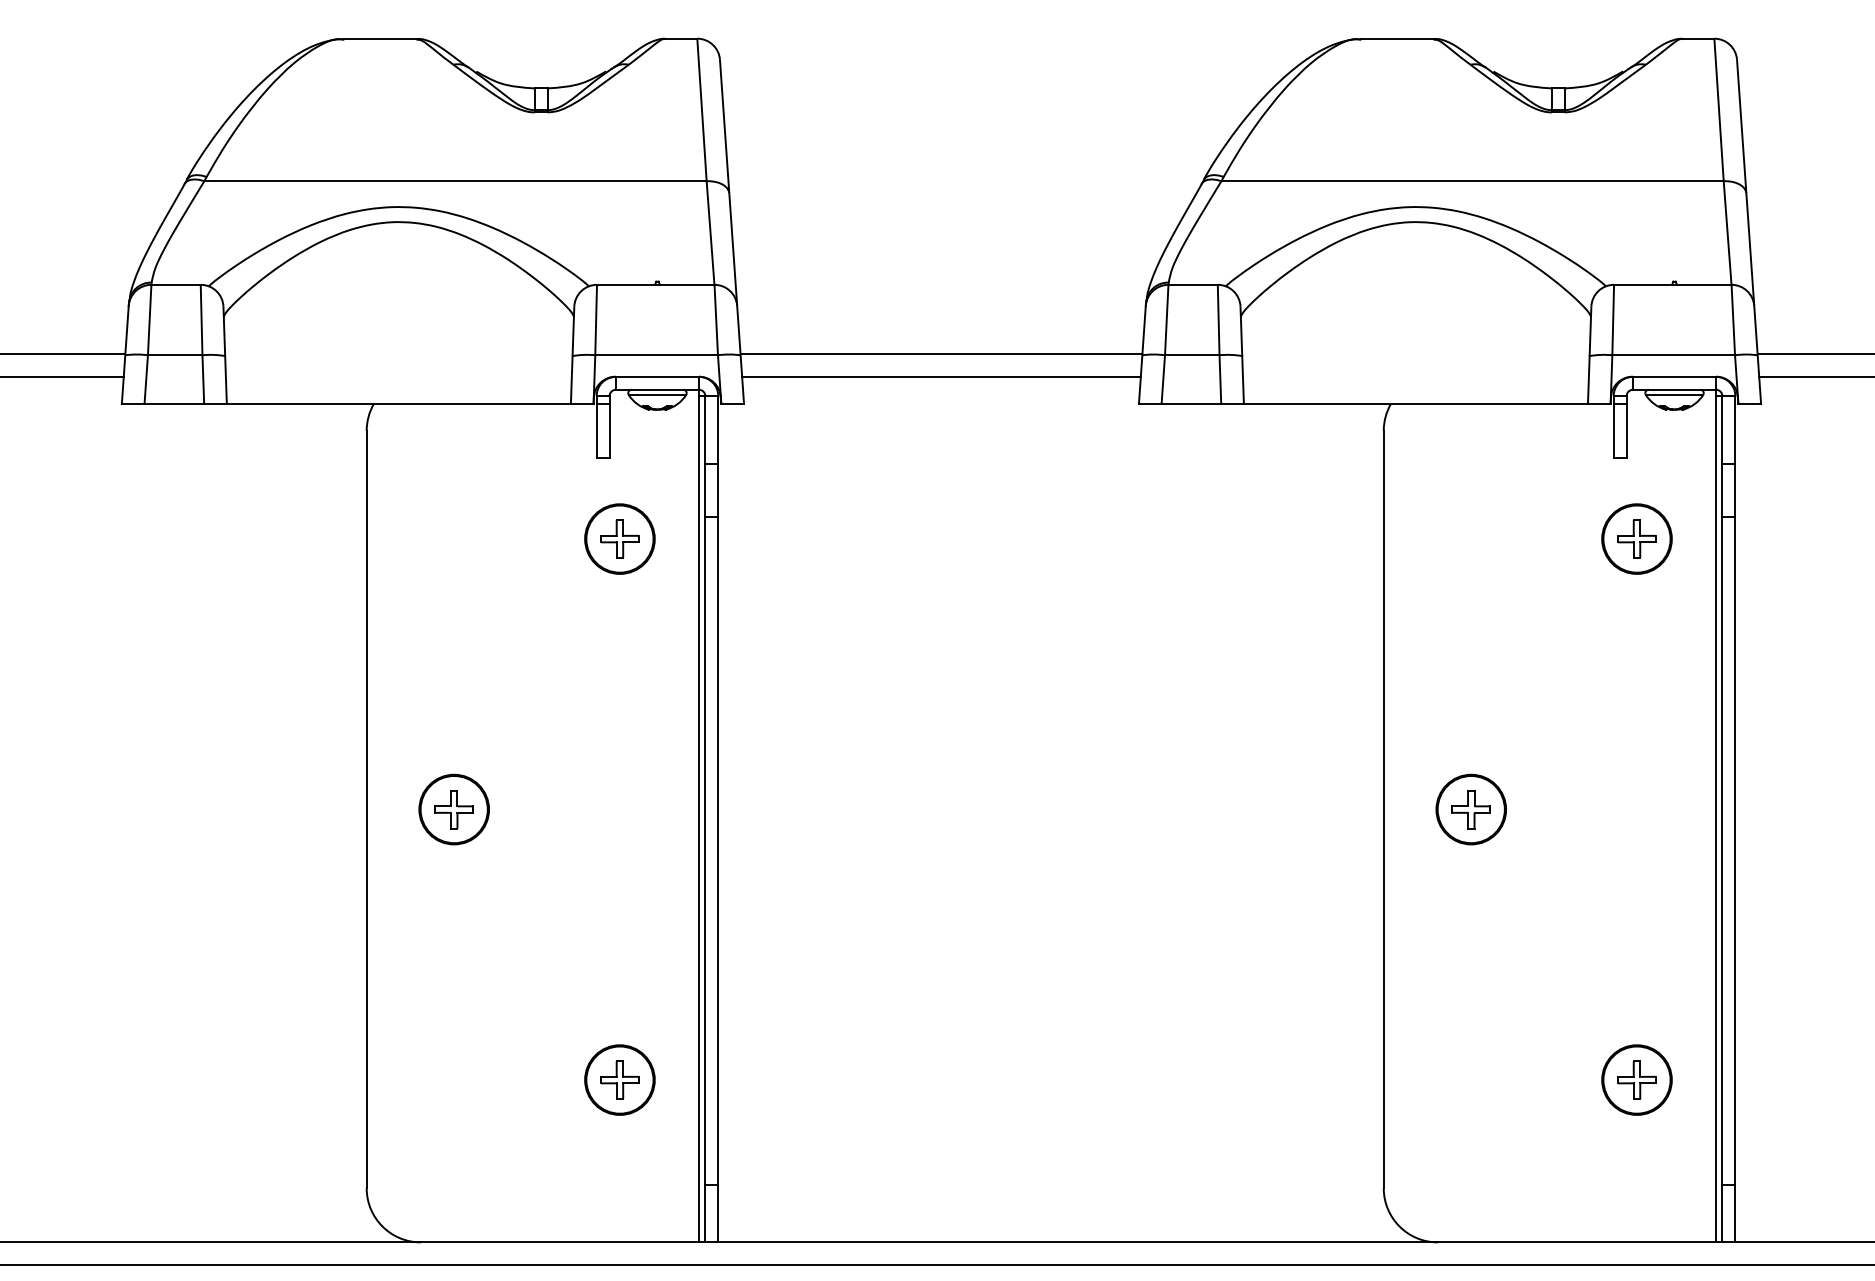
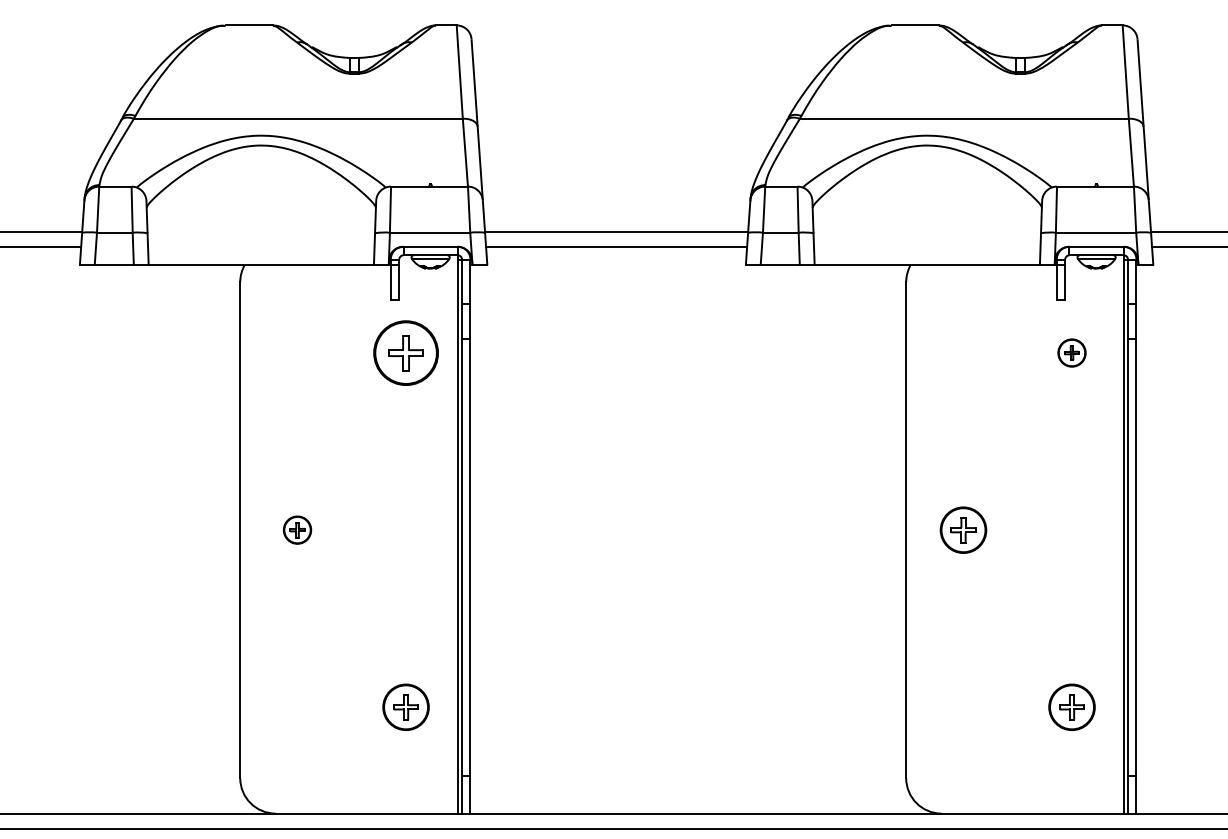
part: (619, 538) -> (405, 352), size x1.4
part: (1636, 538) -> (1071, 352), size x0.6
part: (454, 808) -> (297, 529), size x0.6

